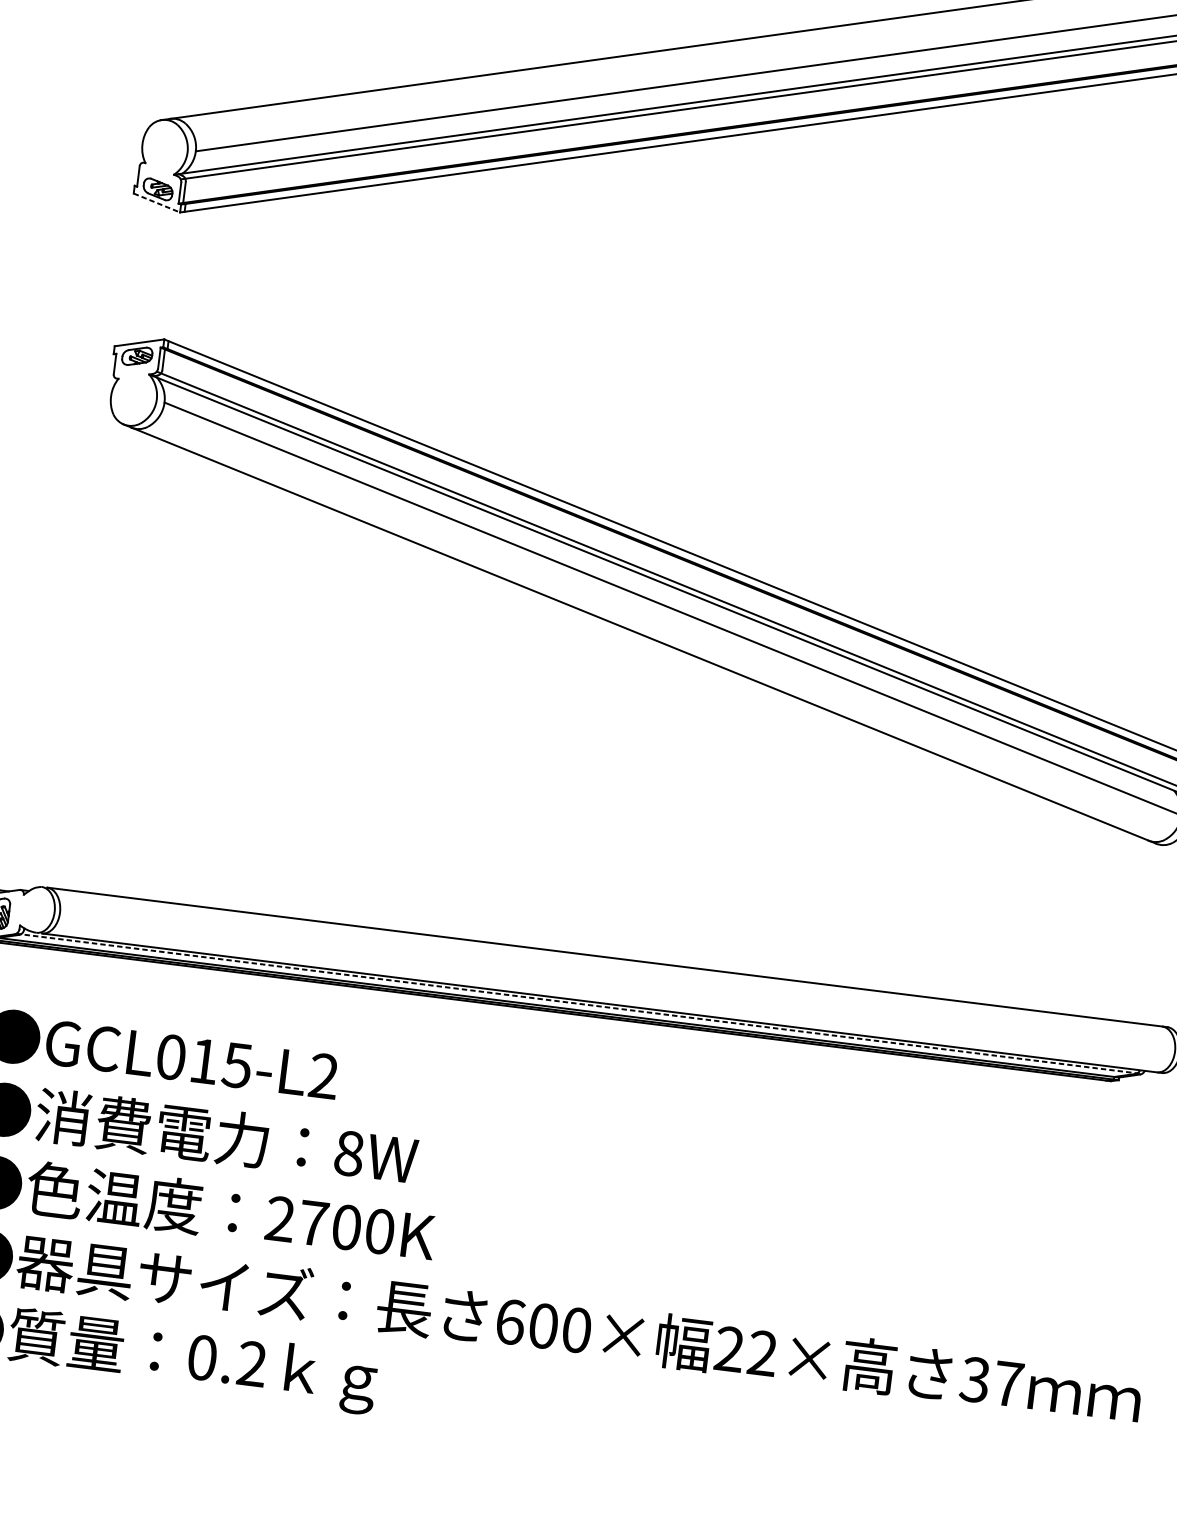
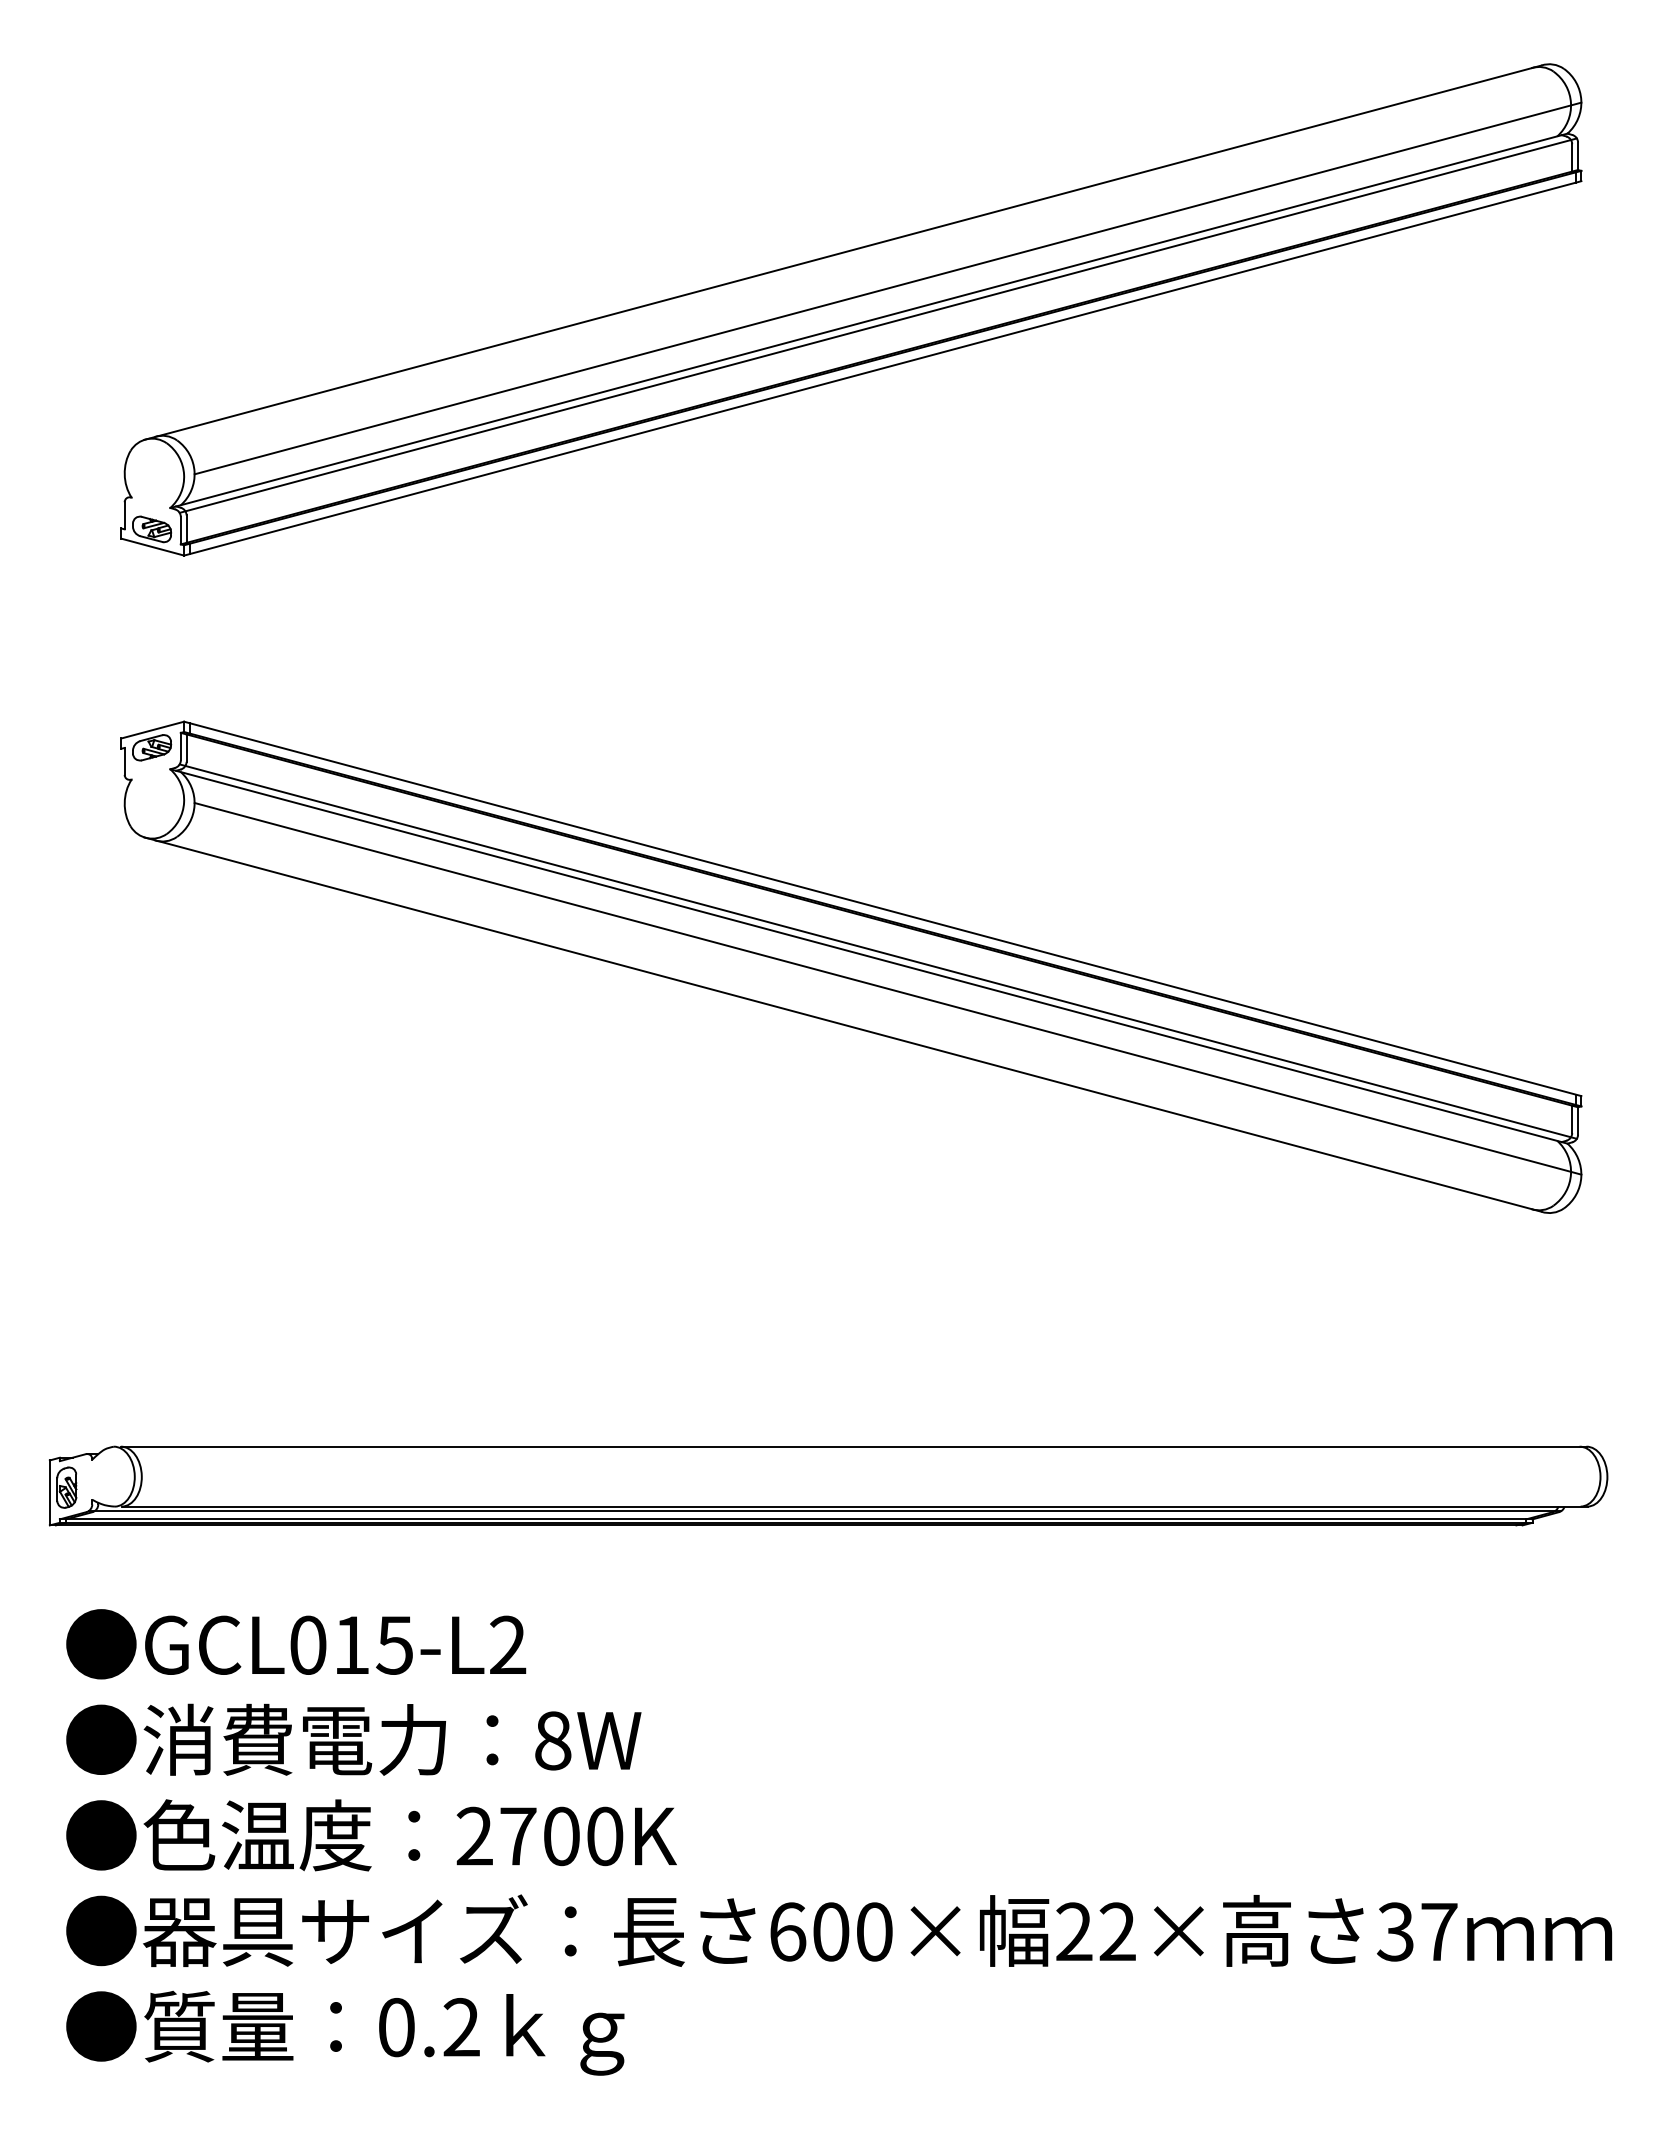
line: (156, 203) -> (152, 547), dashed -> solid
line: (579, 1004) -> (825, 1511), dashed -> solid

